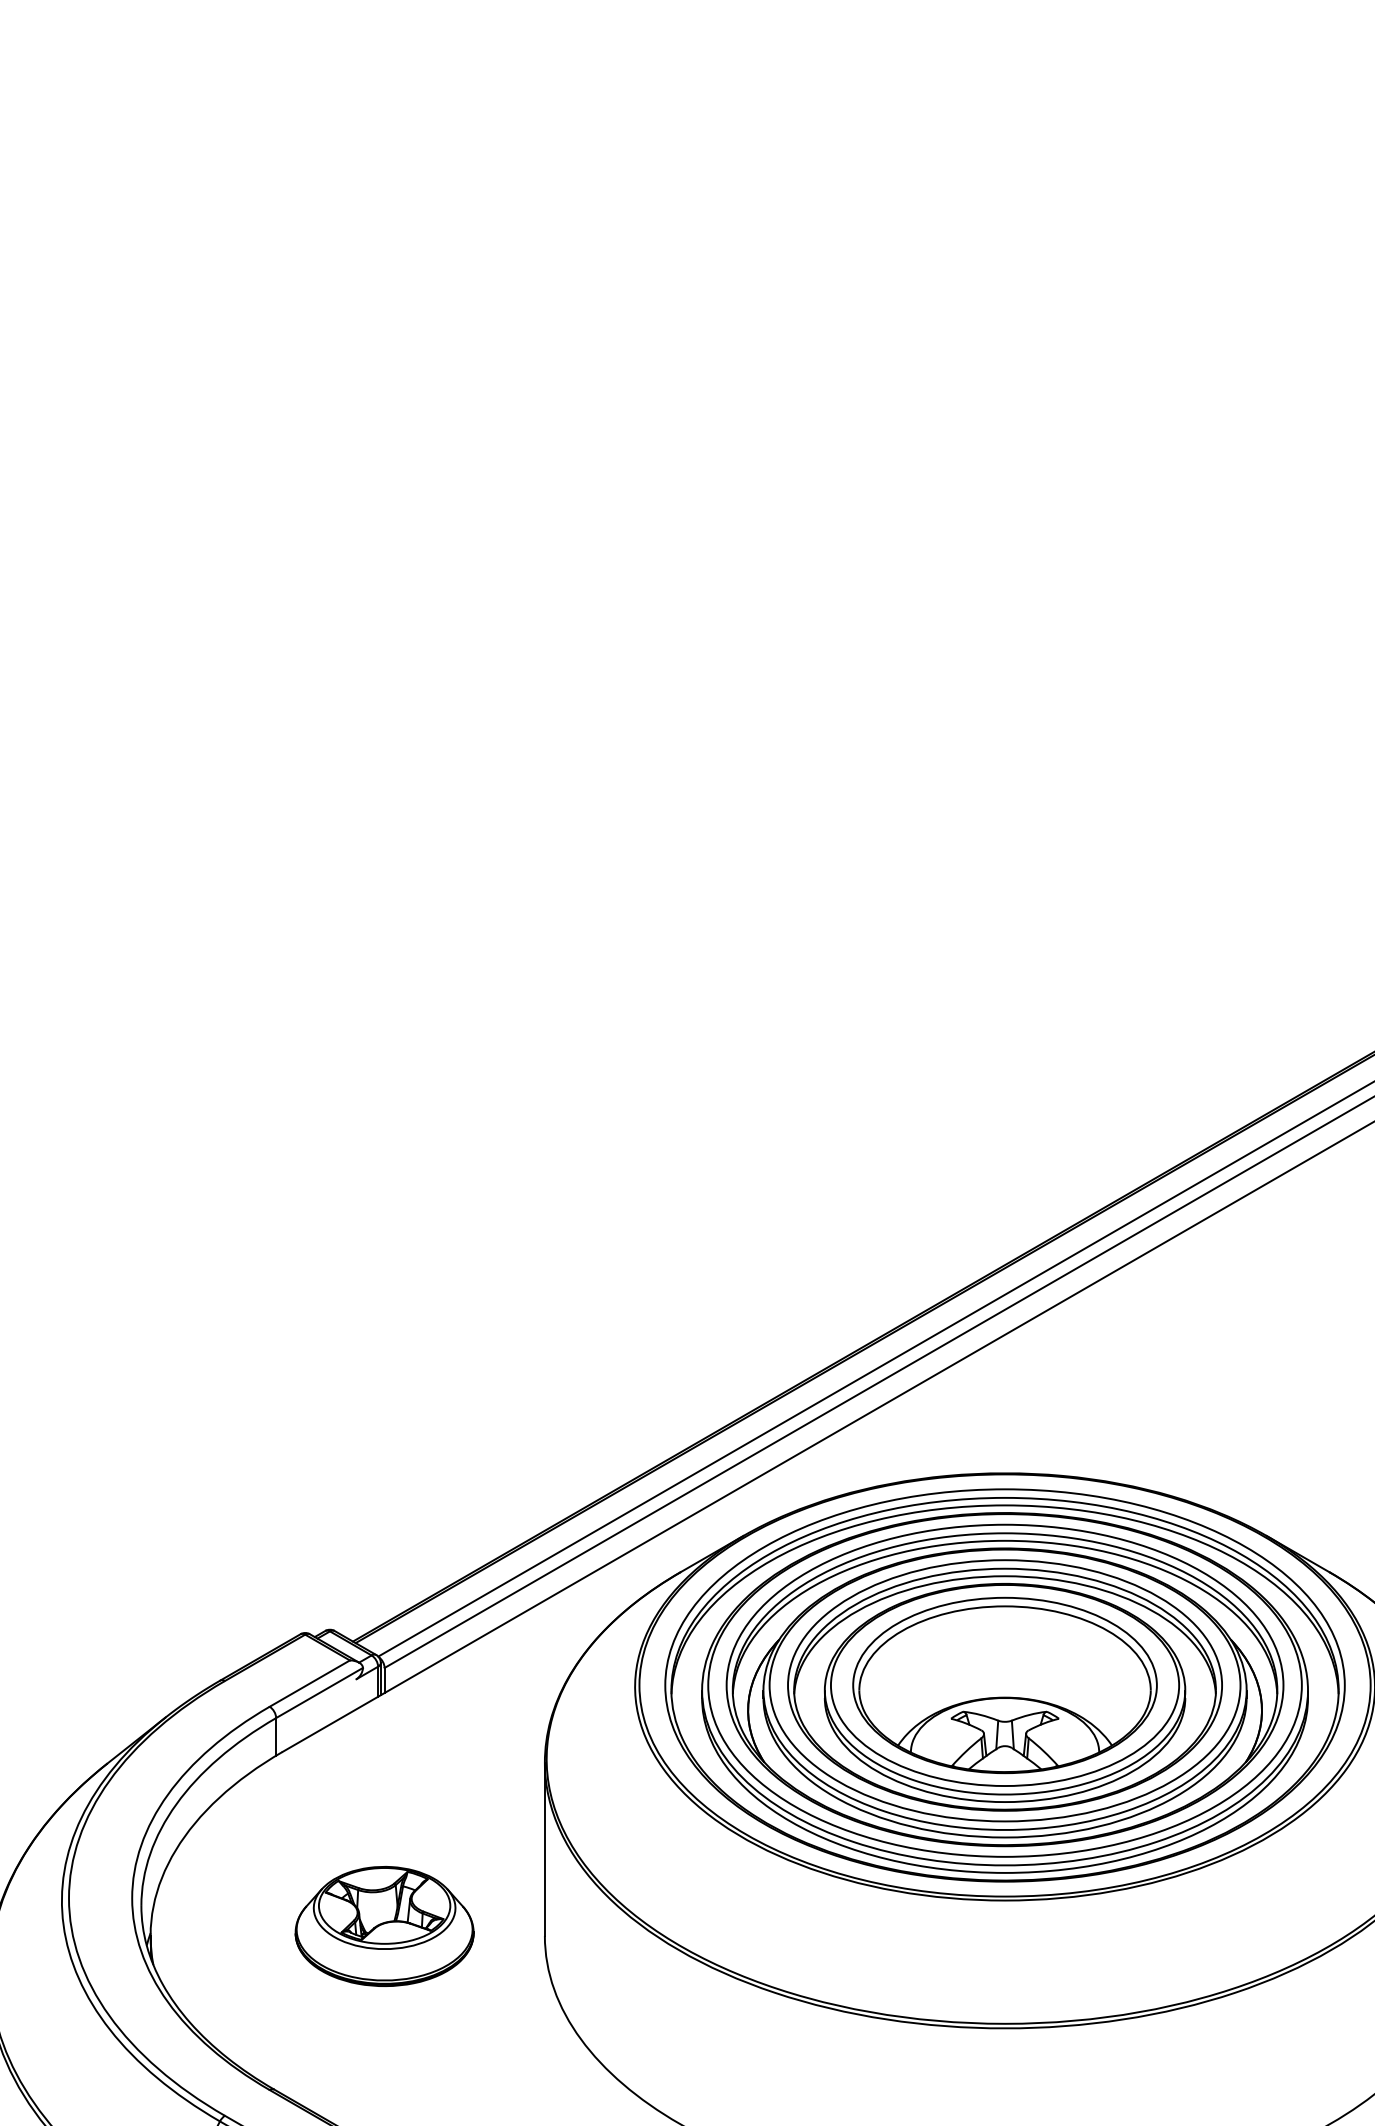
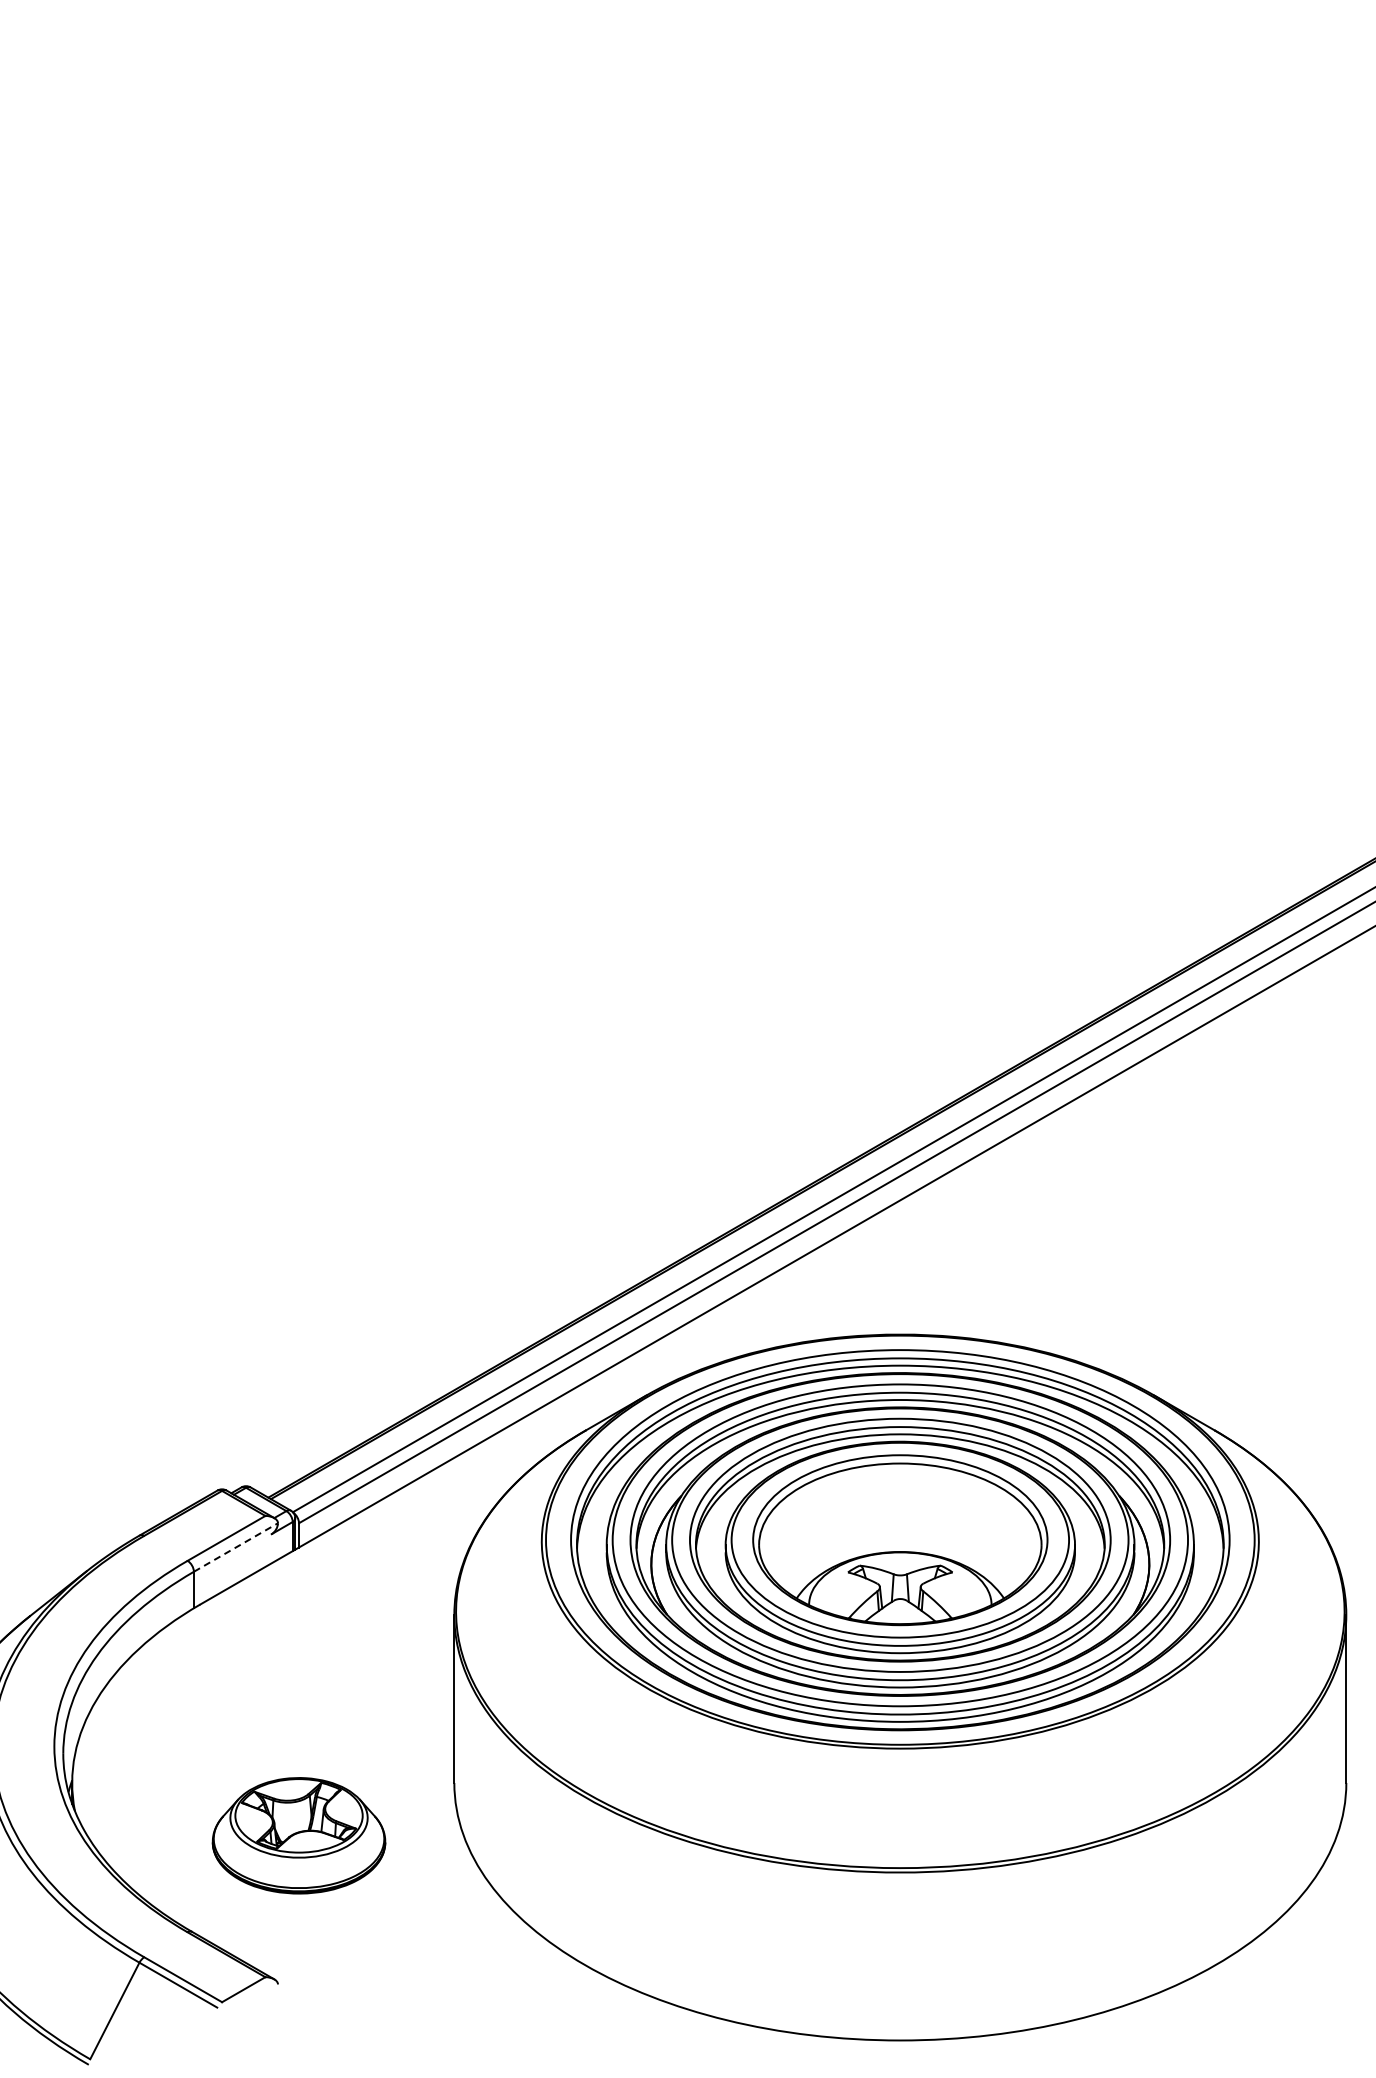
line: (319, 1693) -> (235, 1547), solid -> dashed
part: (384, 1926) -> (298, 1835), moved

